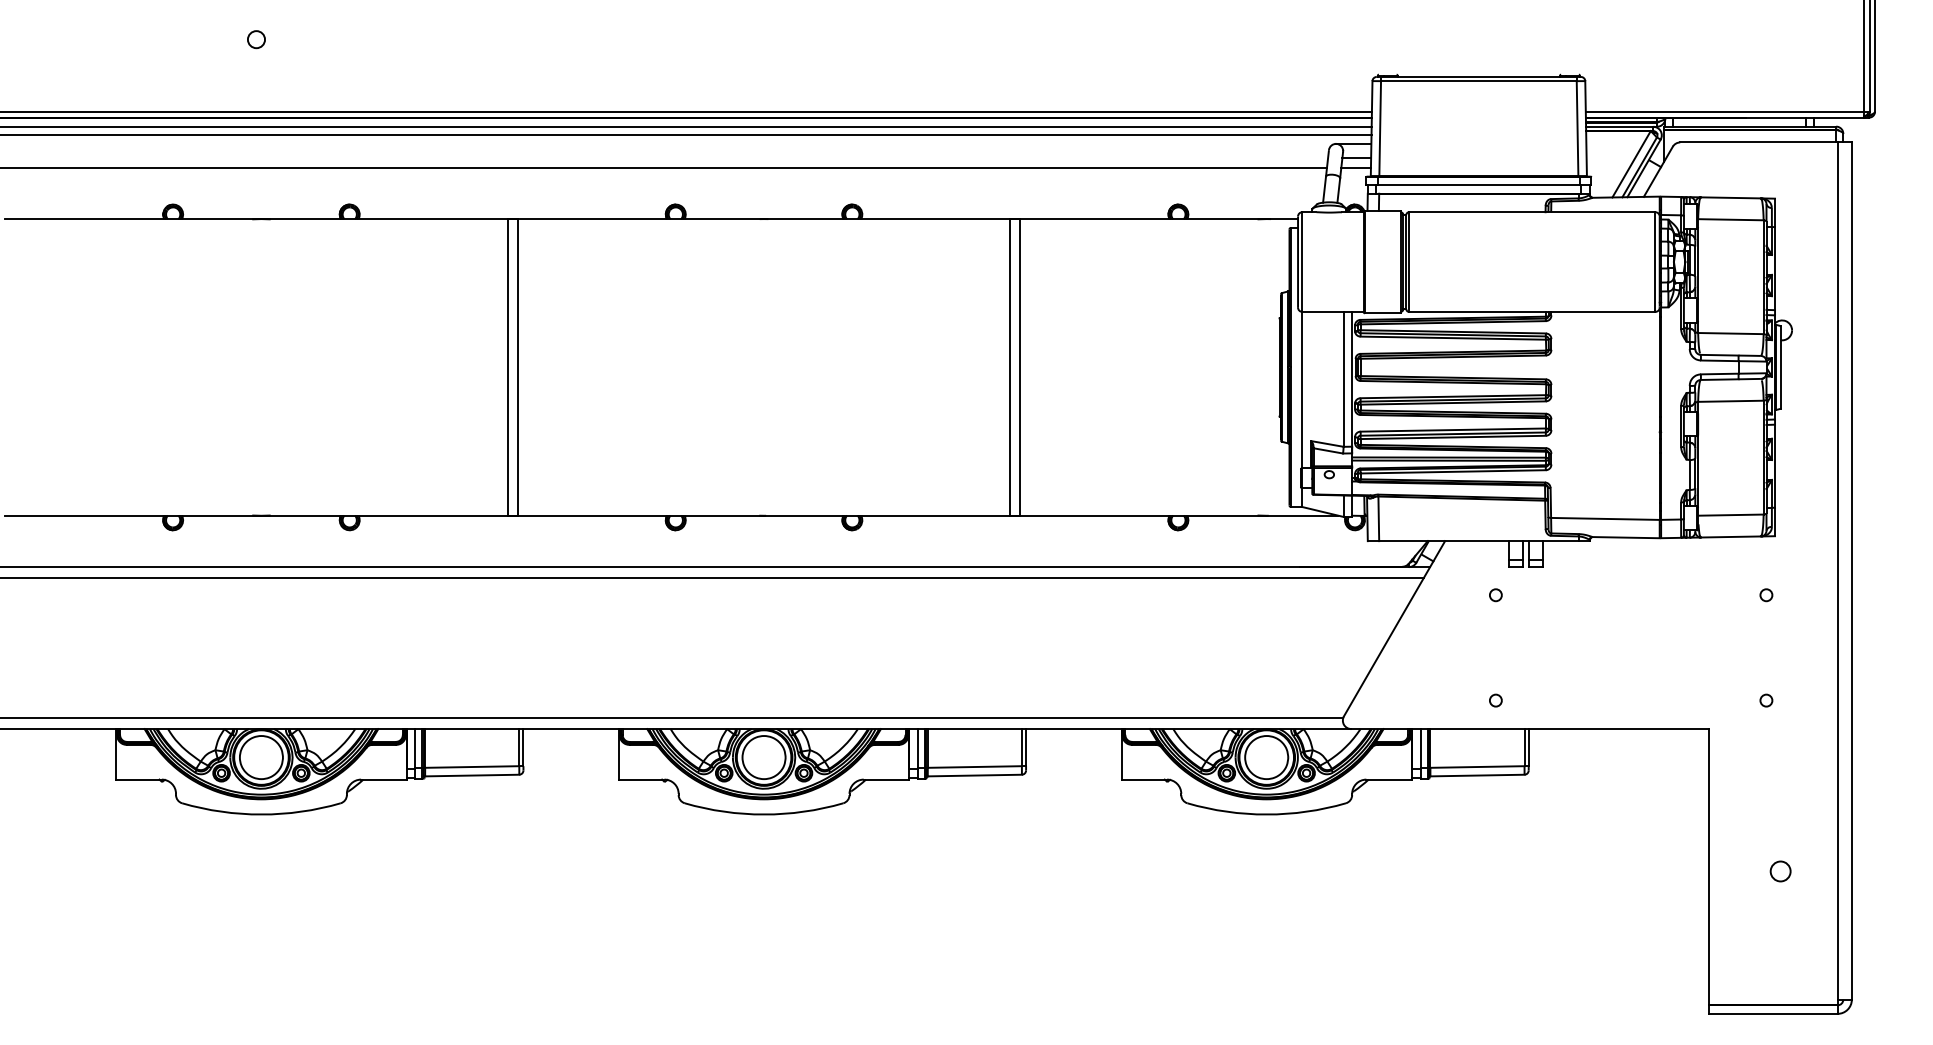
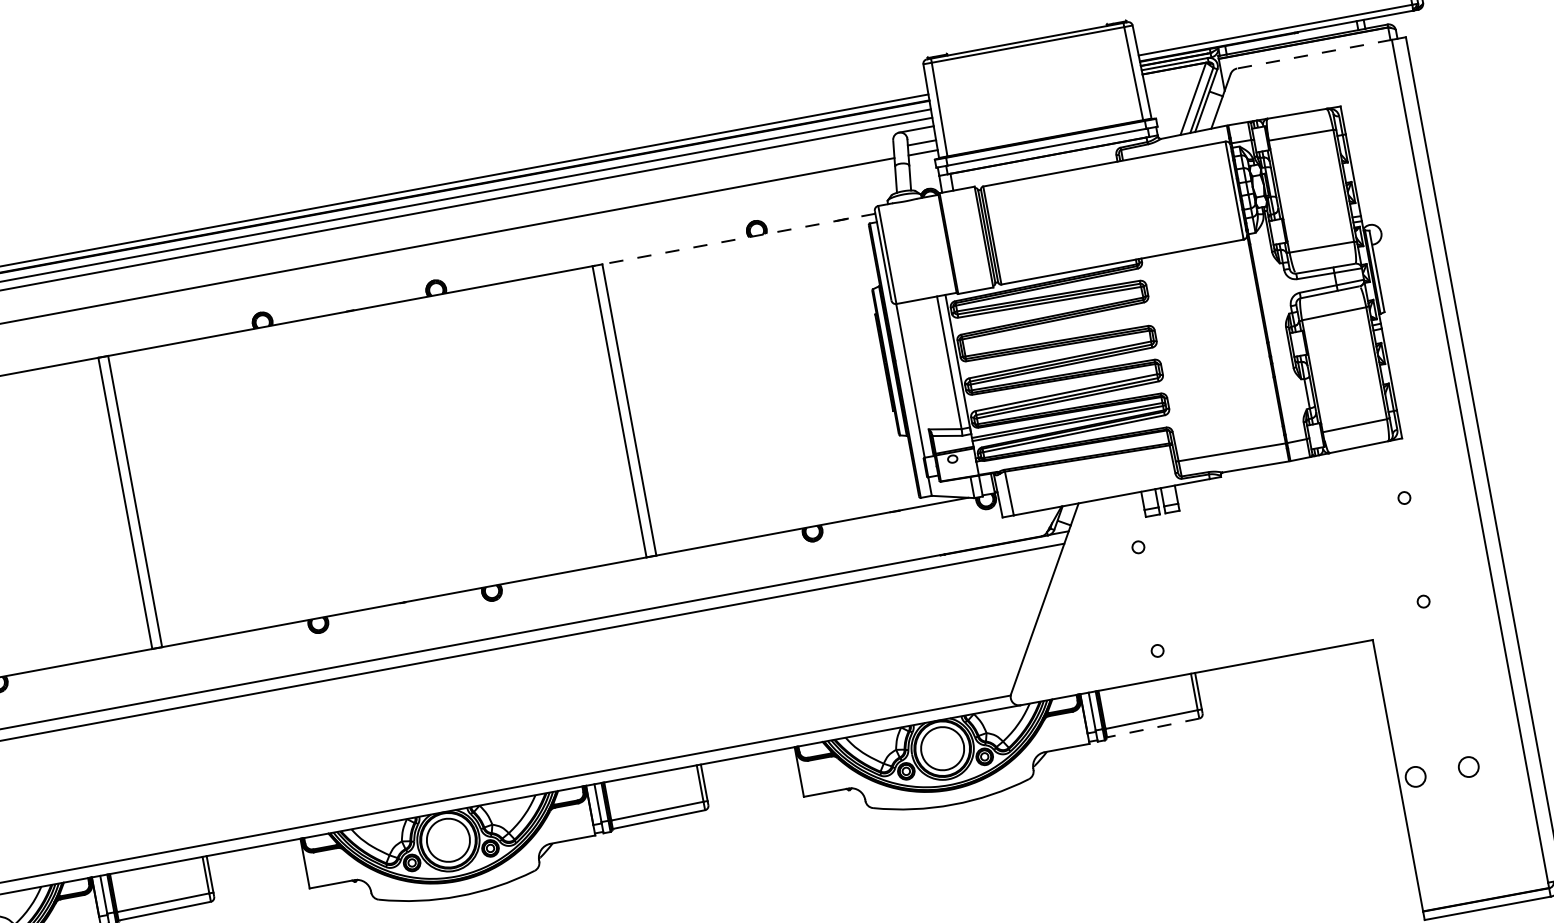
line: (1758, 142) -> (1314, 54), solid -> dashed
line: (1154, 219) -> (734, 240), solid -> dashed
line: (1476, 775) -> (1152, 728), solid -> dashed
circle: (1726, 871) -> (1415, 776), added

